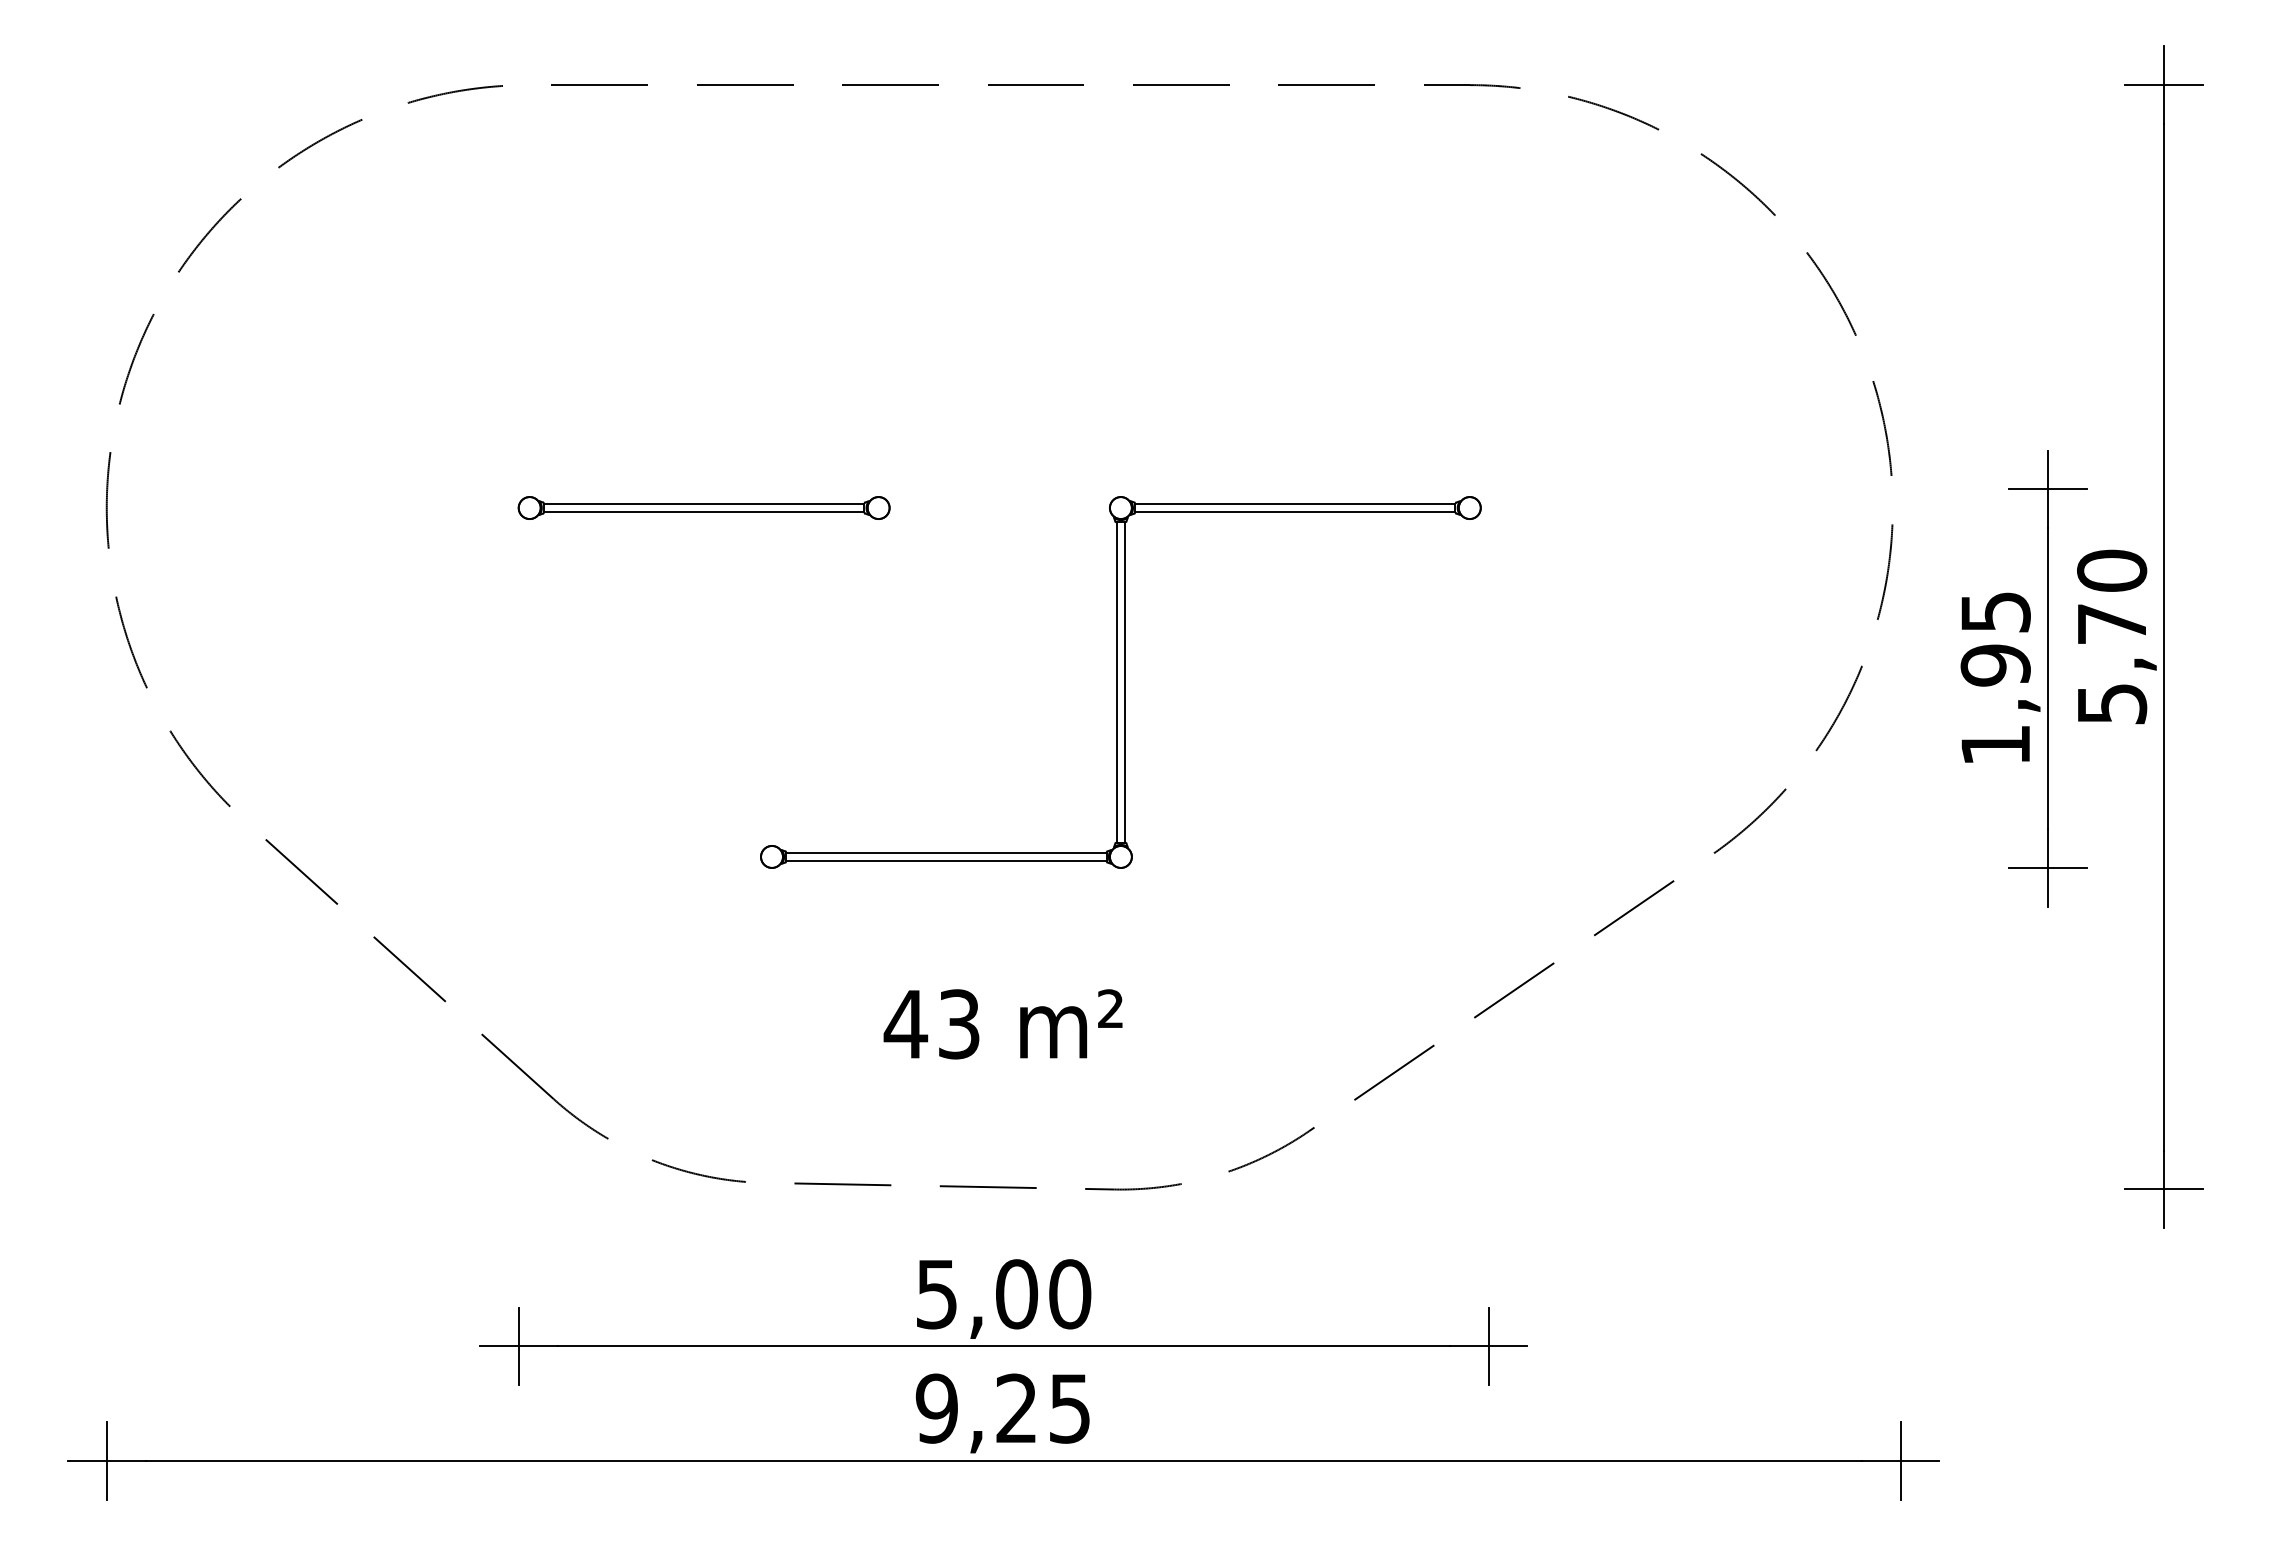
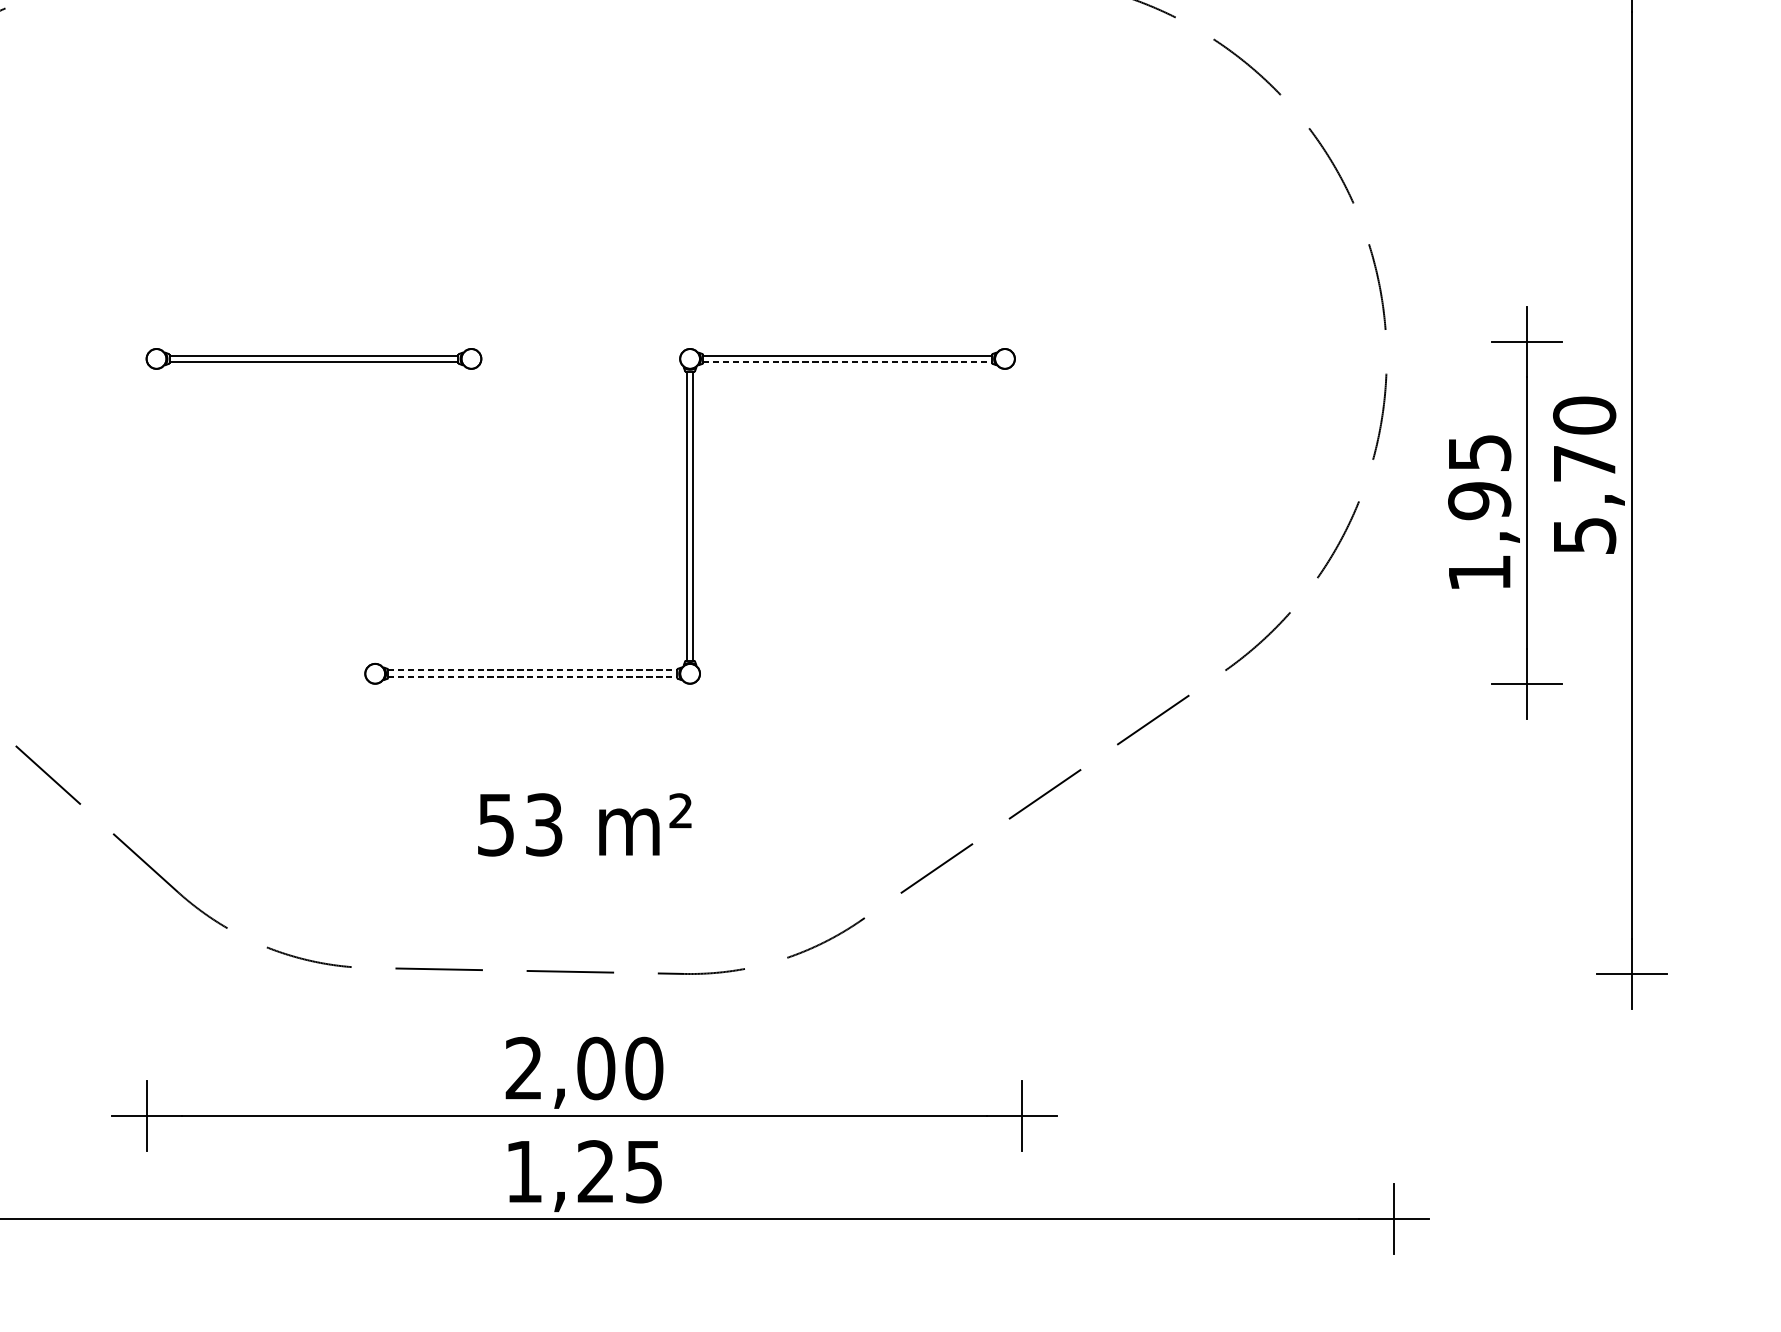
line: (1295, 511) -> (847, 362), solid -> dashed
line: (946, 853) -> (532, 670), solid -> dashed
line: (946, 860) -> (532, 677), solid -> dashed
text: (905, 1024) -> (495, 825), 43 -> 53
text: (936, 1294) -> (523, 1068), 5,00 -> 2,00
text: (936, 1408) -> (523, 1171), 9,25 -> 1,25

